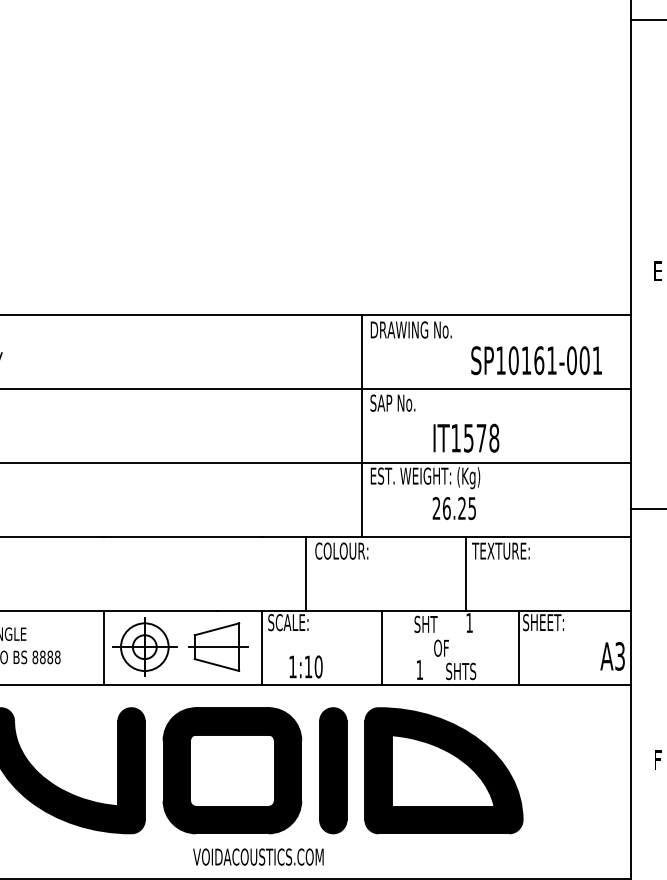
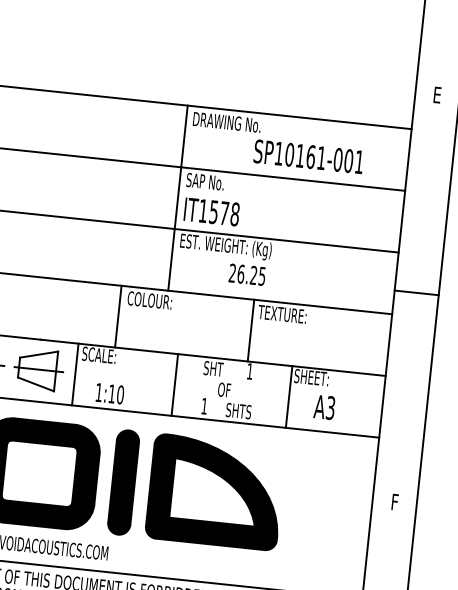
text: (536, 360) -> (308, 156), moved
text: (466, 437) -> (212, 211), moved
text: (612, 656) -> (324, 407), moved

